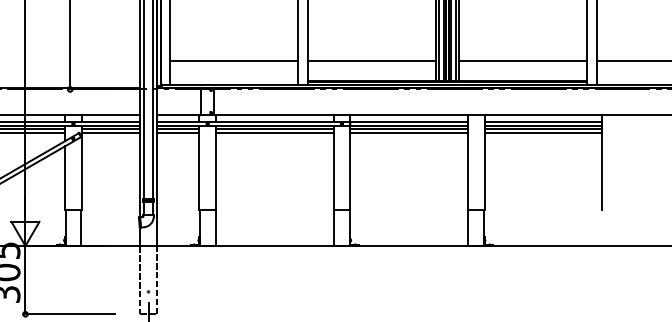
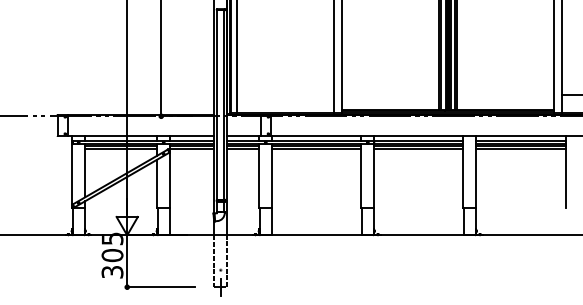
line: (233, 60) -> (285, 94), removed
line: (371, 60) -> (390, 94), removed
line: (523, 60) -> (505, 94), removed

